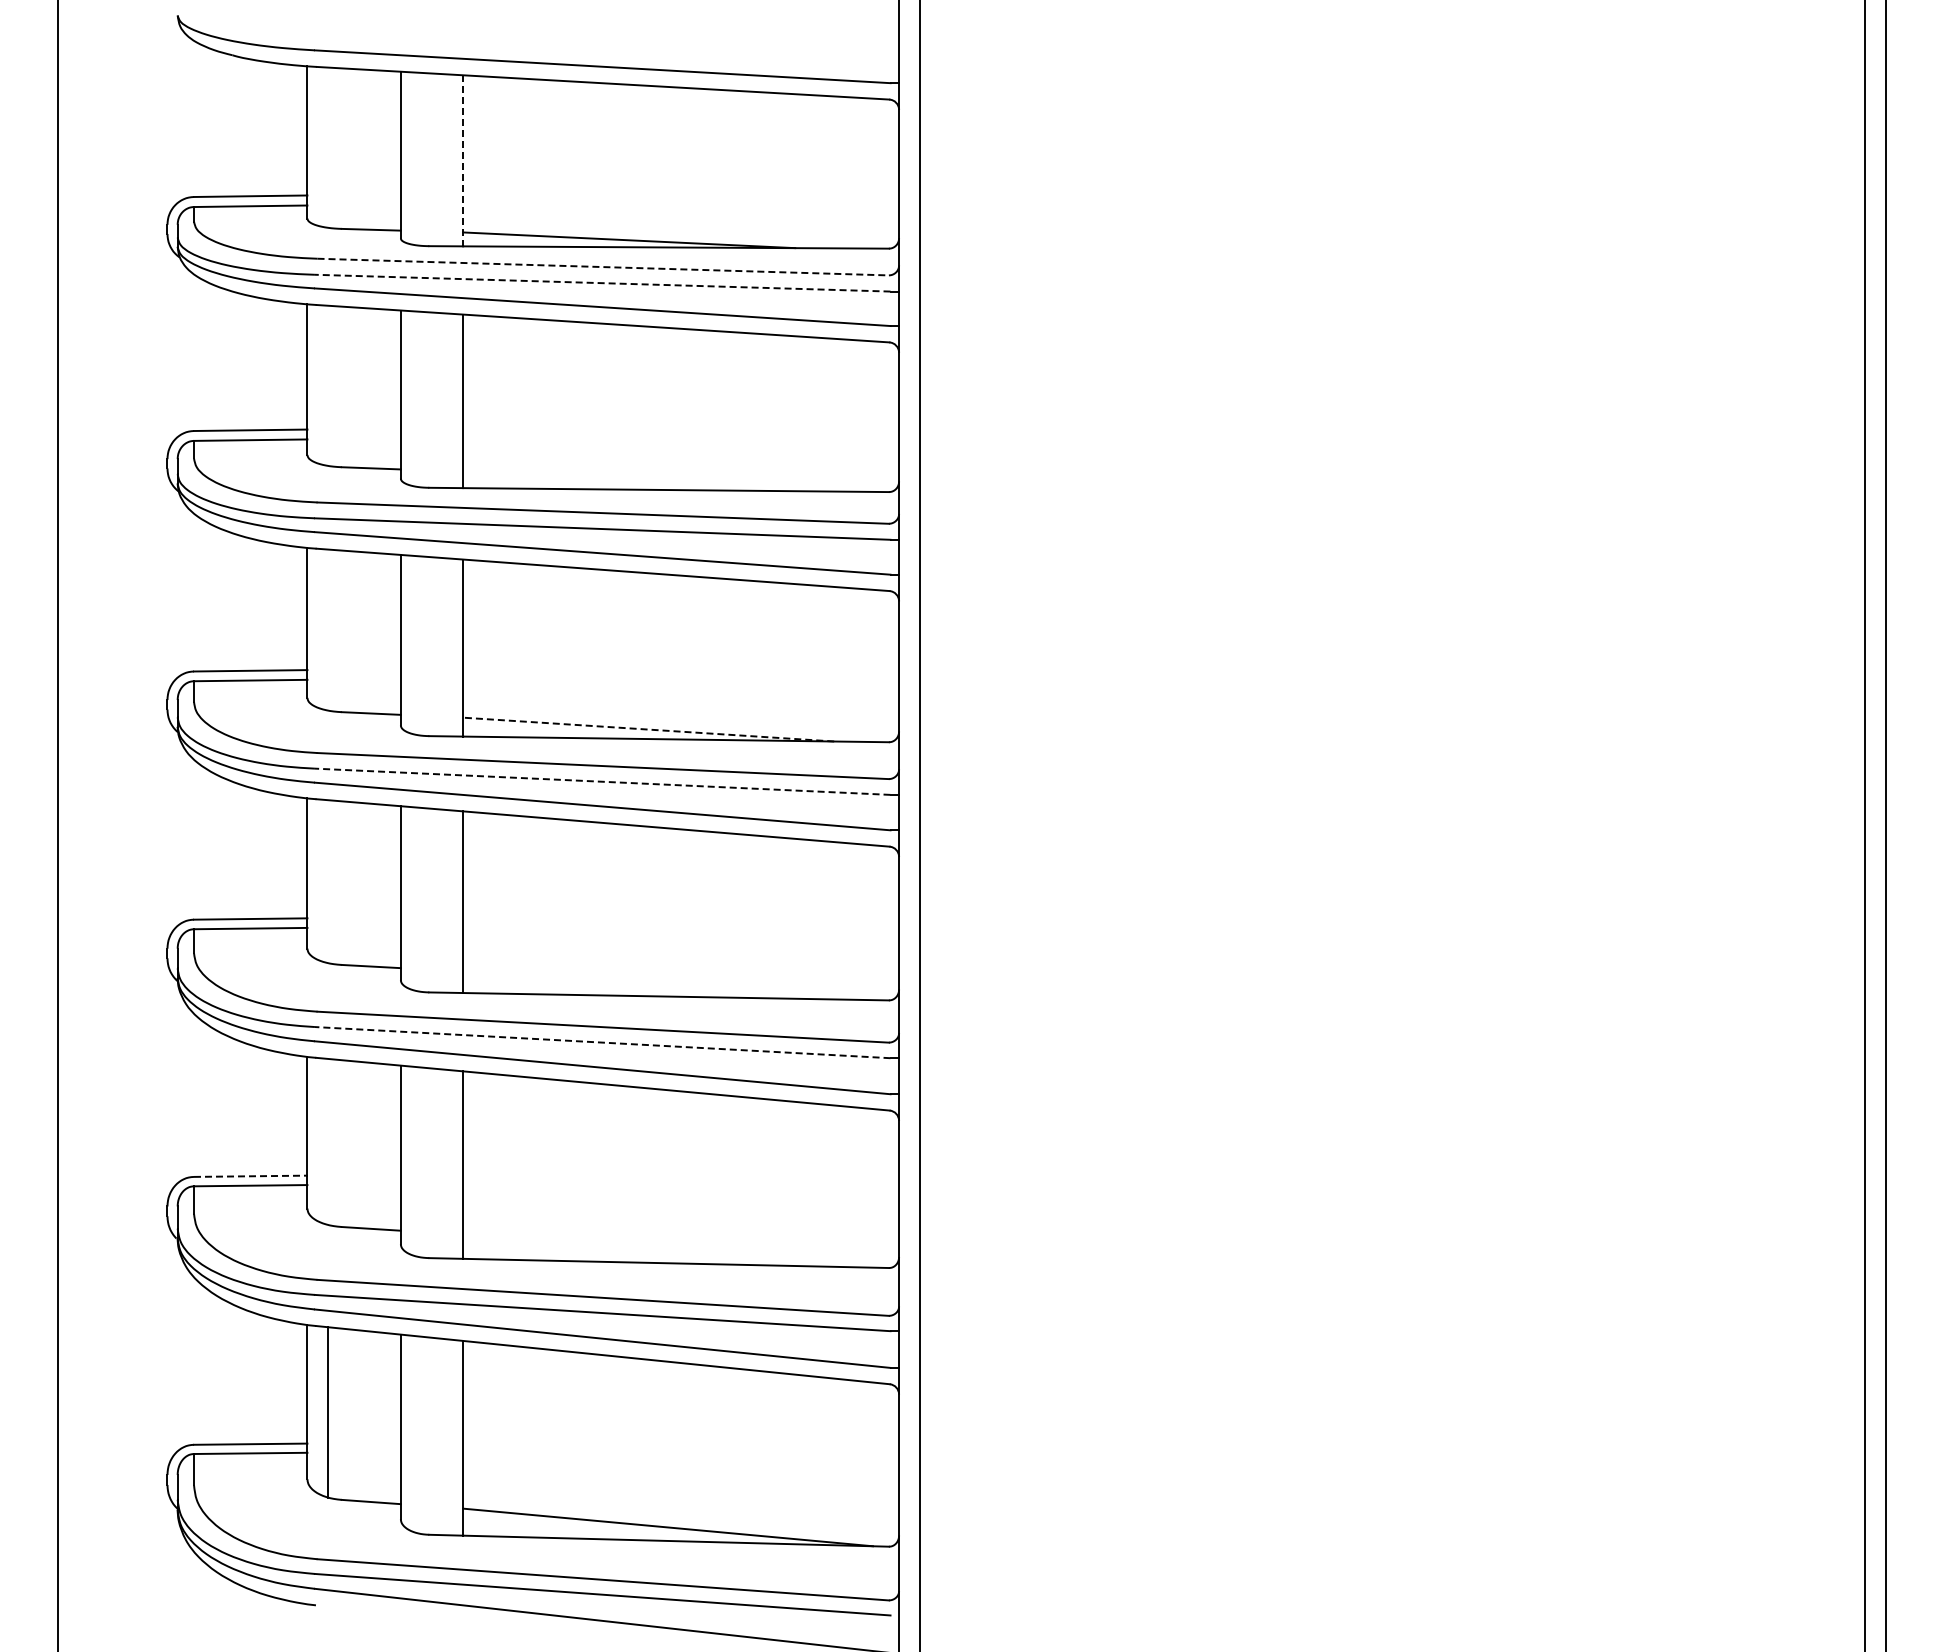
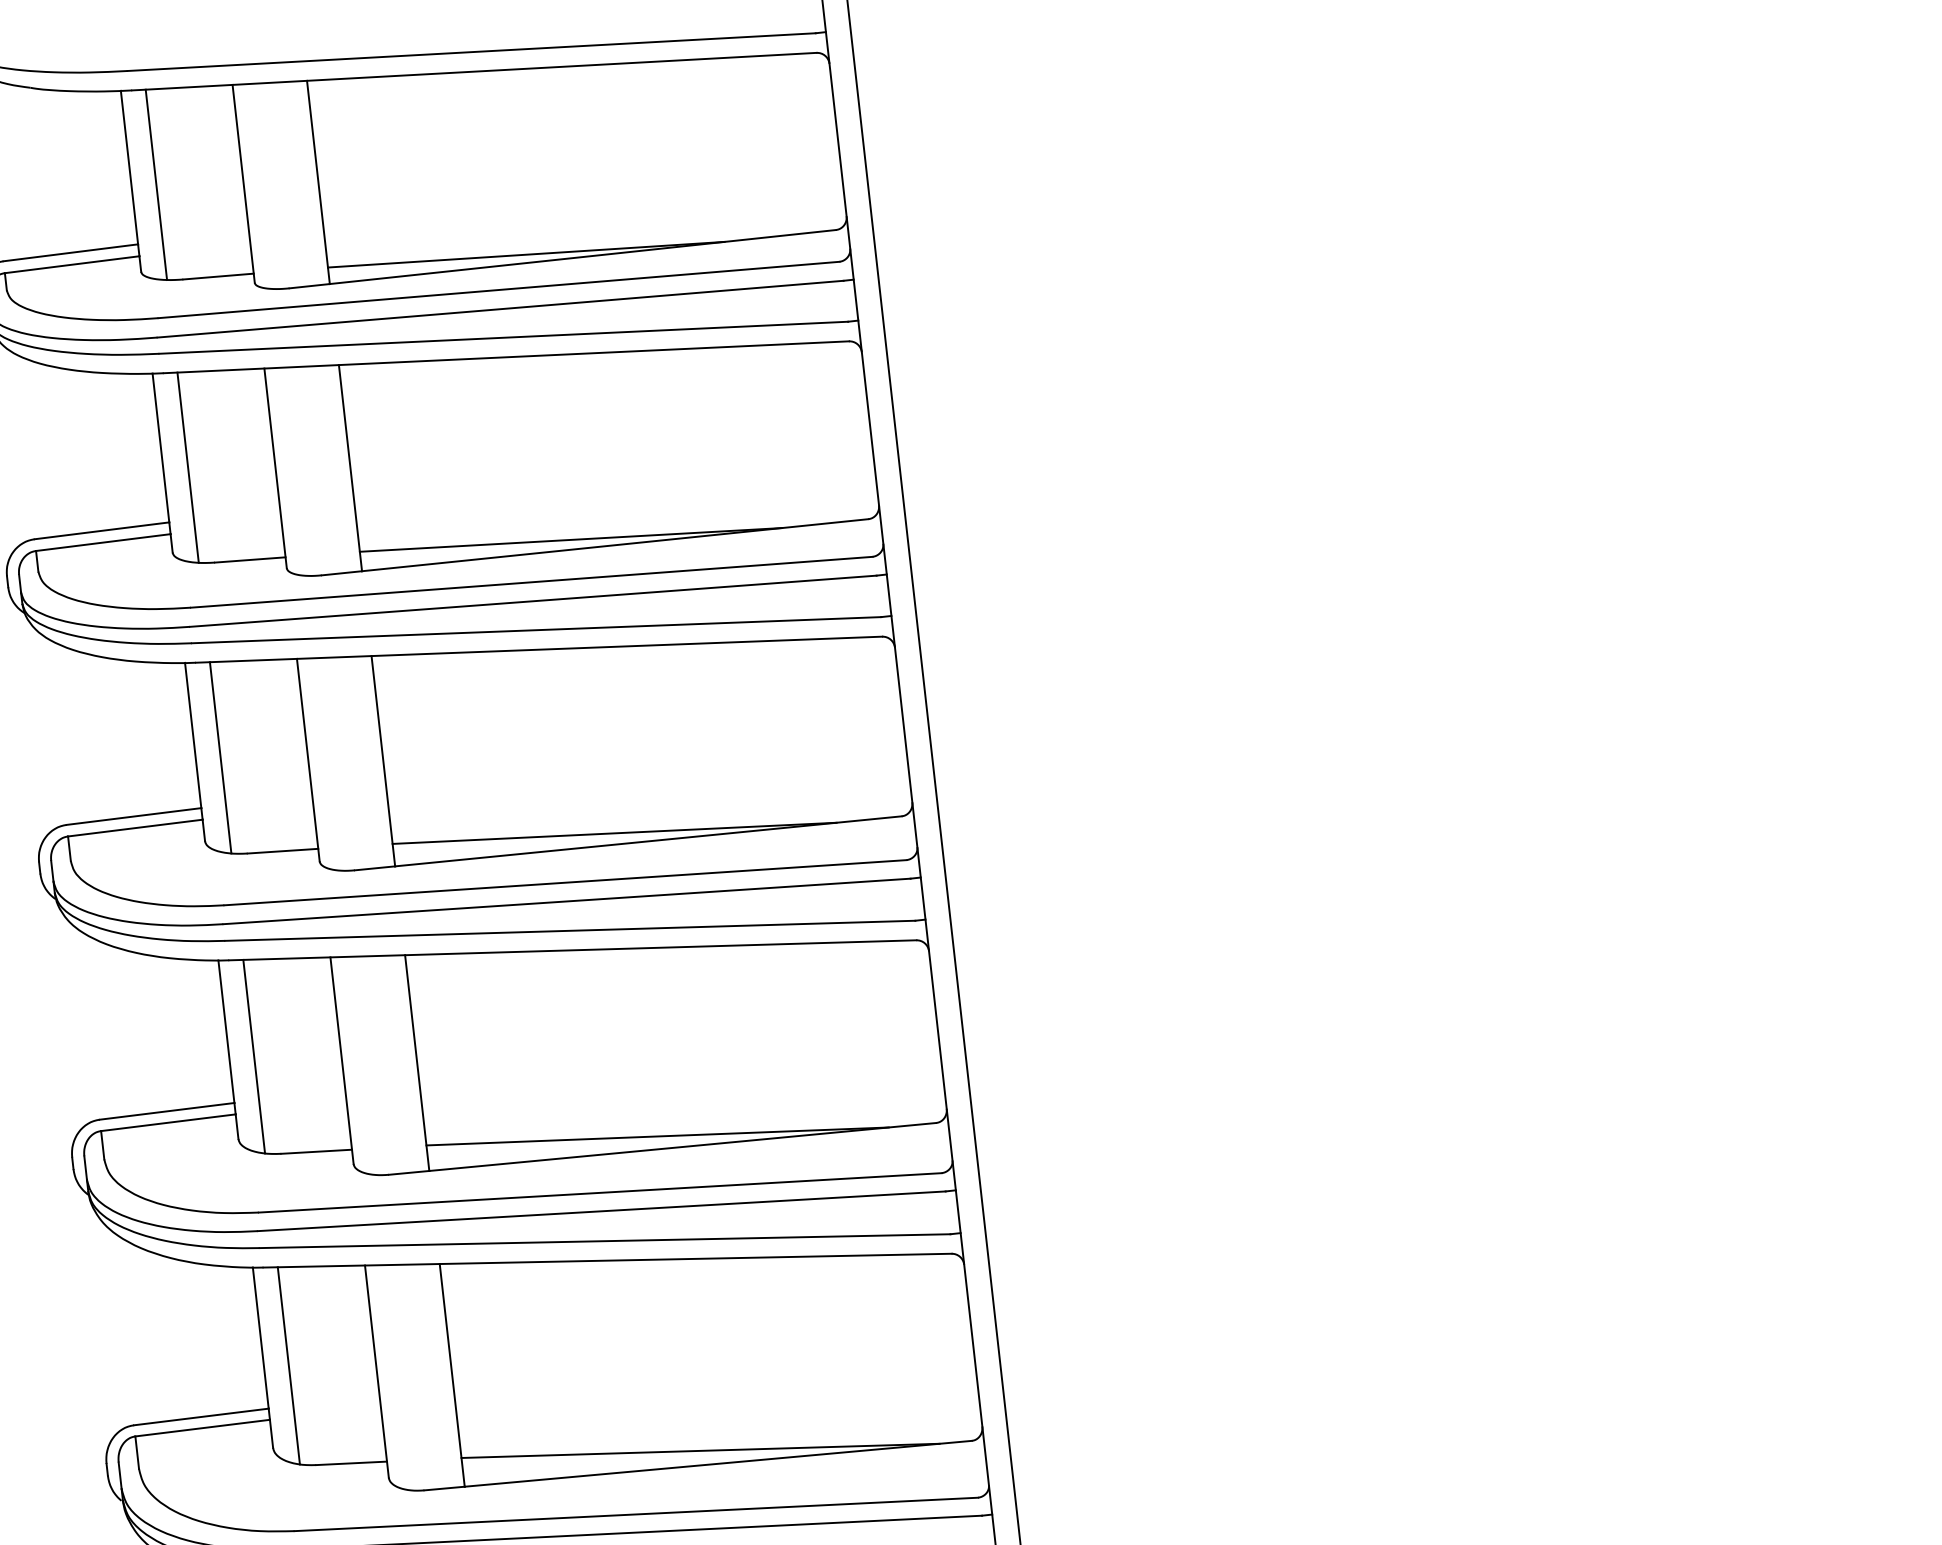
line: (328, 147) -> (156, 184), added
line: (463, 160) -> (318, 182), dashed -> solid
line: (603, 267) -> (499, 290), dashed -> solid
line: (602, 283) -> (500, 309), dashed -> solid
line: (328, 385) -> (188, 467), added
line: (639, 481) -> (570, 539), added
line: (328, 629) -> (220, 757), added
line: (648, 729) -> (614, 833), dashed -> solid
line: (602, 781) -> (566, 901), dashed -> solid
line: (328, 881) -> (254, 1056), added
line: (656, 985) -> (658, 1136), added
line: (602, 1042) -> (601, 1211), dashed -> solid
line: (328, 1141) -> (289, 1365), added
line: (250, 1176) -> (201, 1417), dashed -> solid
line: (662, 1250) -> (700, 1450), added

